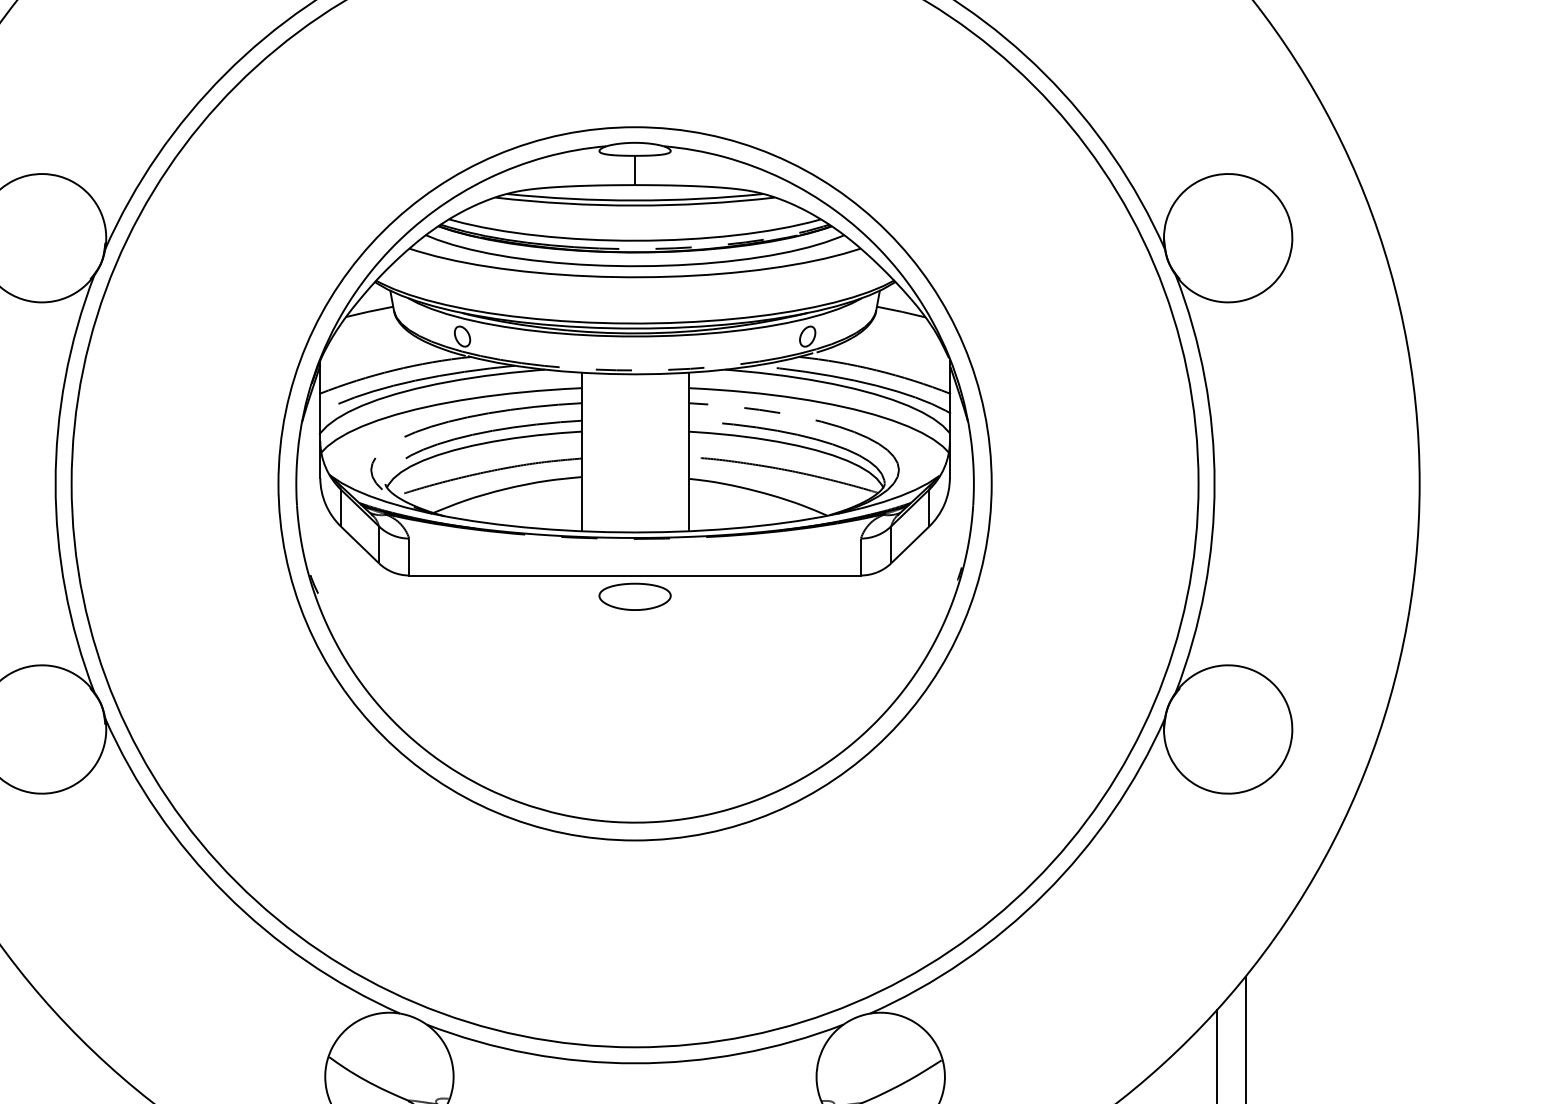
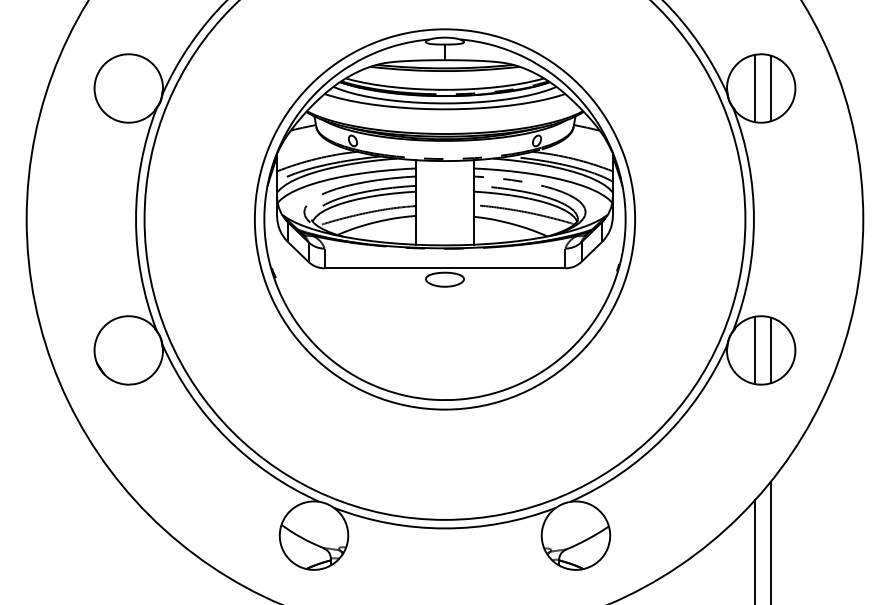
line: (1217, 238) -> (755, 88), added
line: (1245, 238) -> (770, 88), added
line: (1245, 727) -> (770, 349), added
line: (1217, 729) -> (755, 350), added

